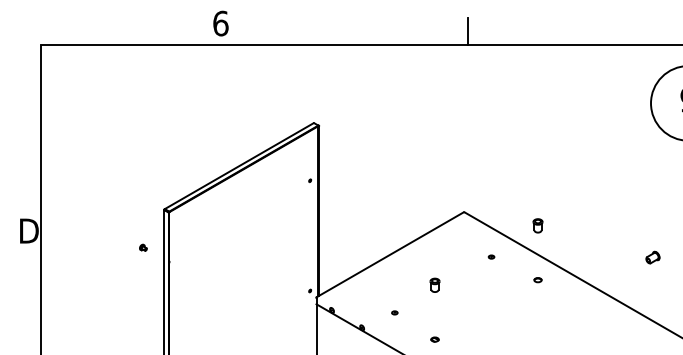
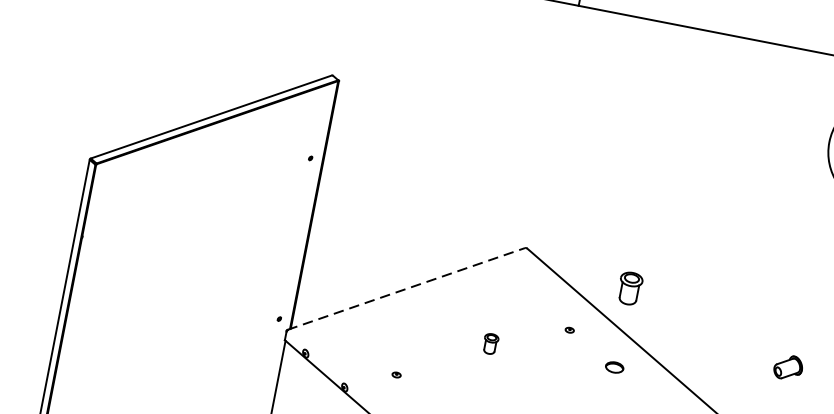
part: (537, 225) -> (629, 288), size x1.6
part: (143, 247) -> (48, 208), removed
line: (390, 254) -> (406, 288), solid -> dashed
part: (491, 256) -> (569, 329), moved
part: (652, 257) -> (787, 367), size x1.4
part: (537, 280) -> (613, 368), size x1.6
part: (434, 284) -> (490, 342), moved

